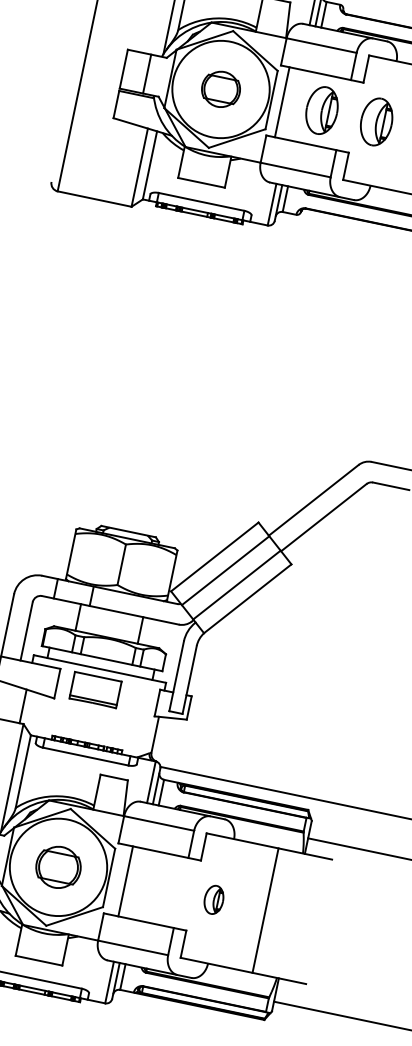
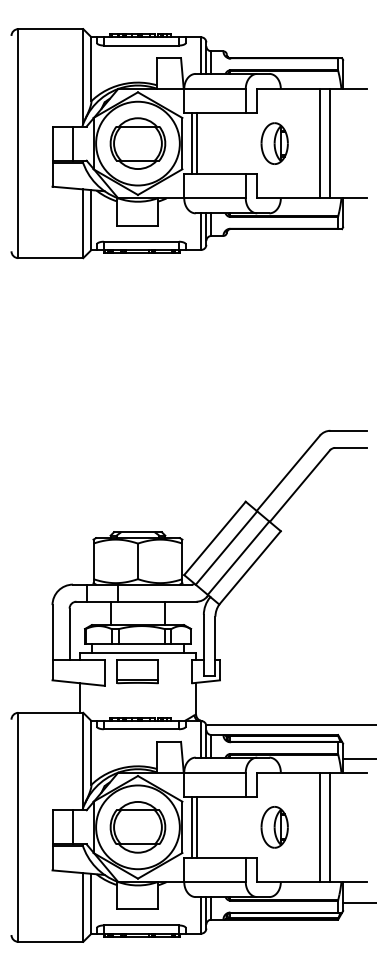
part: (220, 89) -> (137, 143), size x1.67
line: (288, 103) -> (197, 143), added
part: (321, 110) -> (226, 143), removed
part: (57, 867) -> (137, 827), size x1.43
line: (119, 880) -> (191, 827), added
part: (213, 900) -> (274, 827), size x1.67
line: (277, 913) -> (330, 827), added

